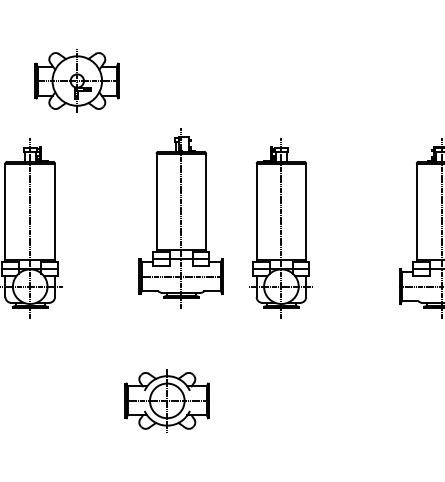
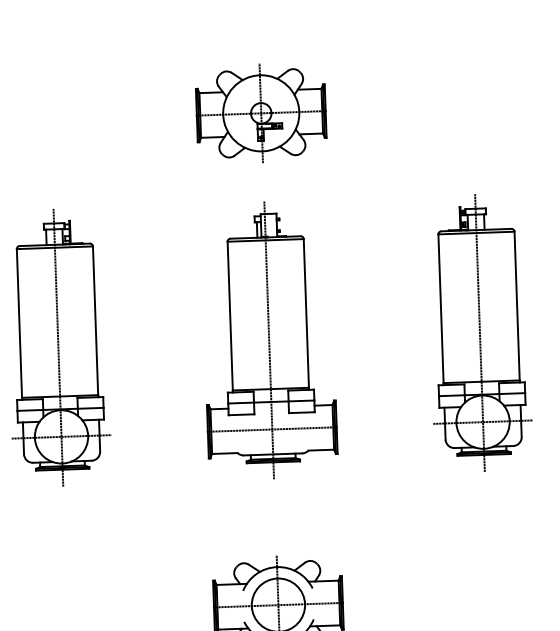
part: (76, 80) -> (259, 112), moved
part: (180, 218) -> (267, 340), moved
part: (280, 228) -> (478, 332), moved

